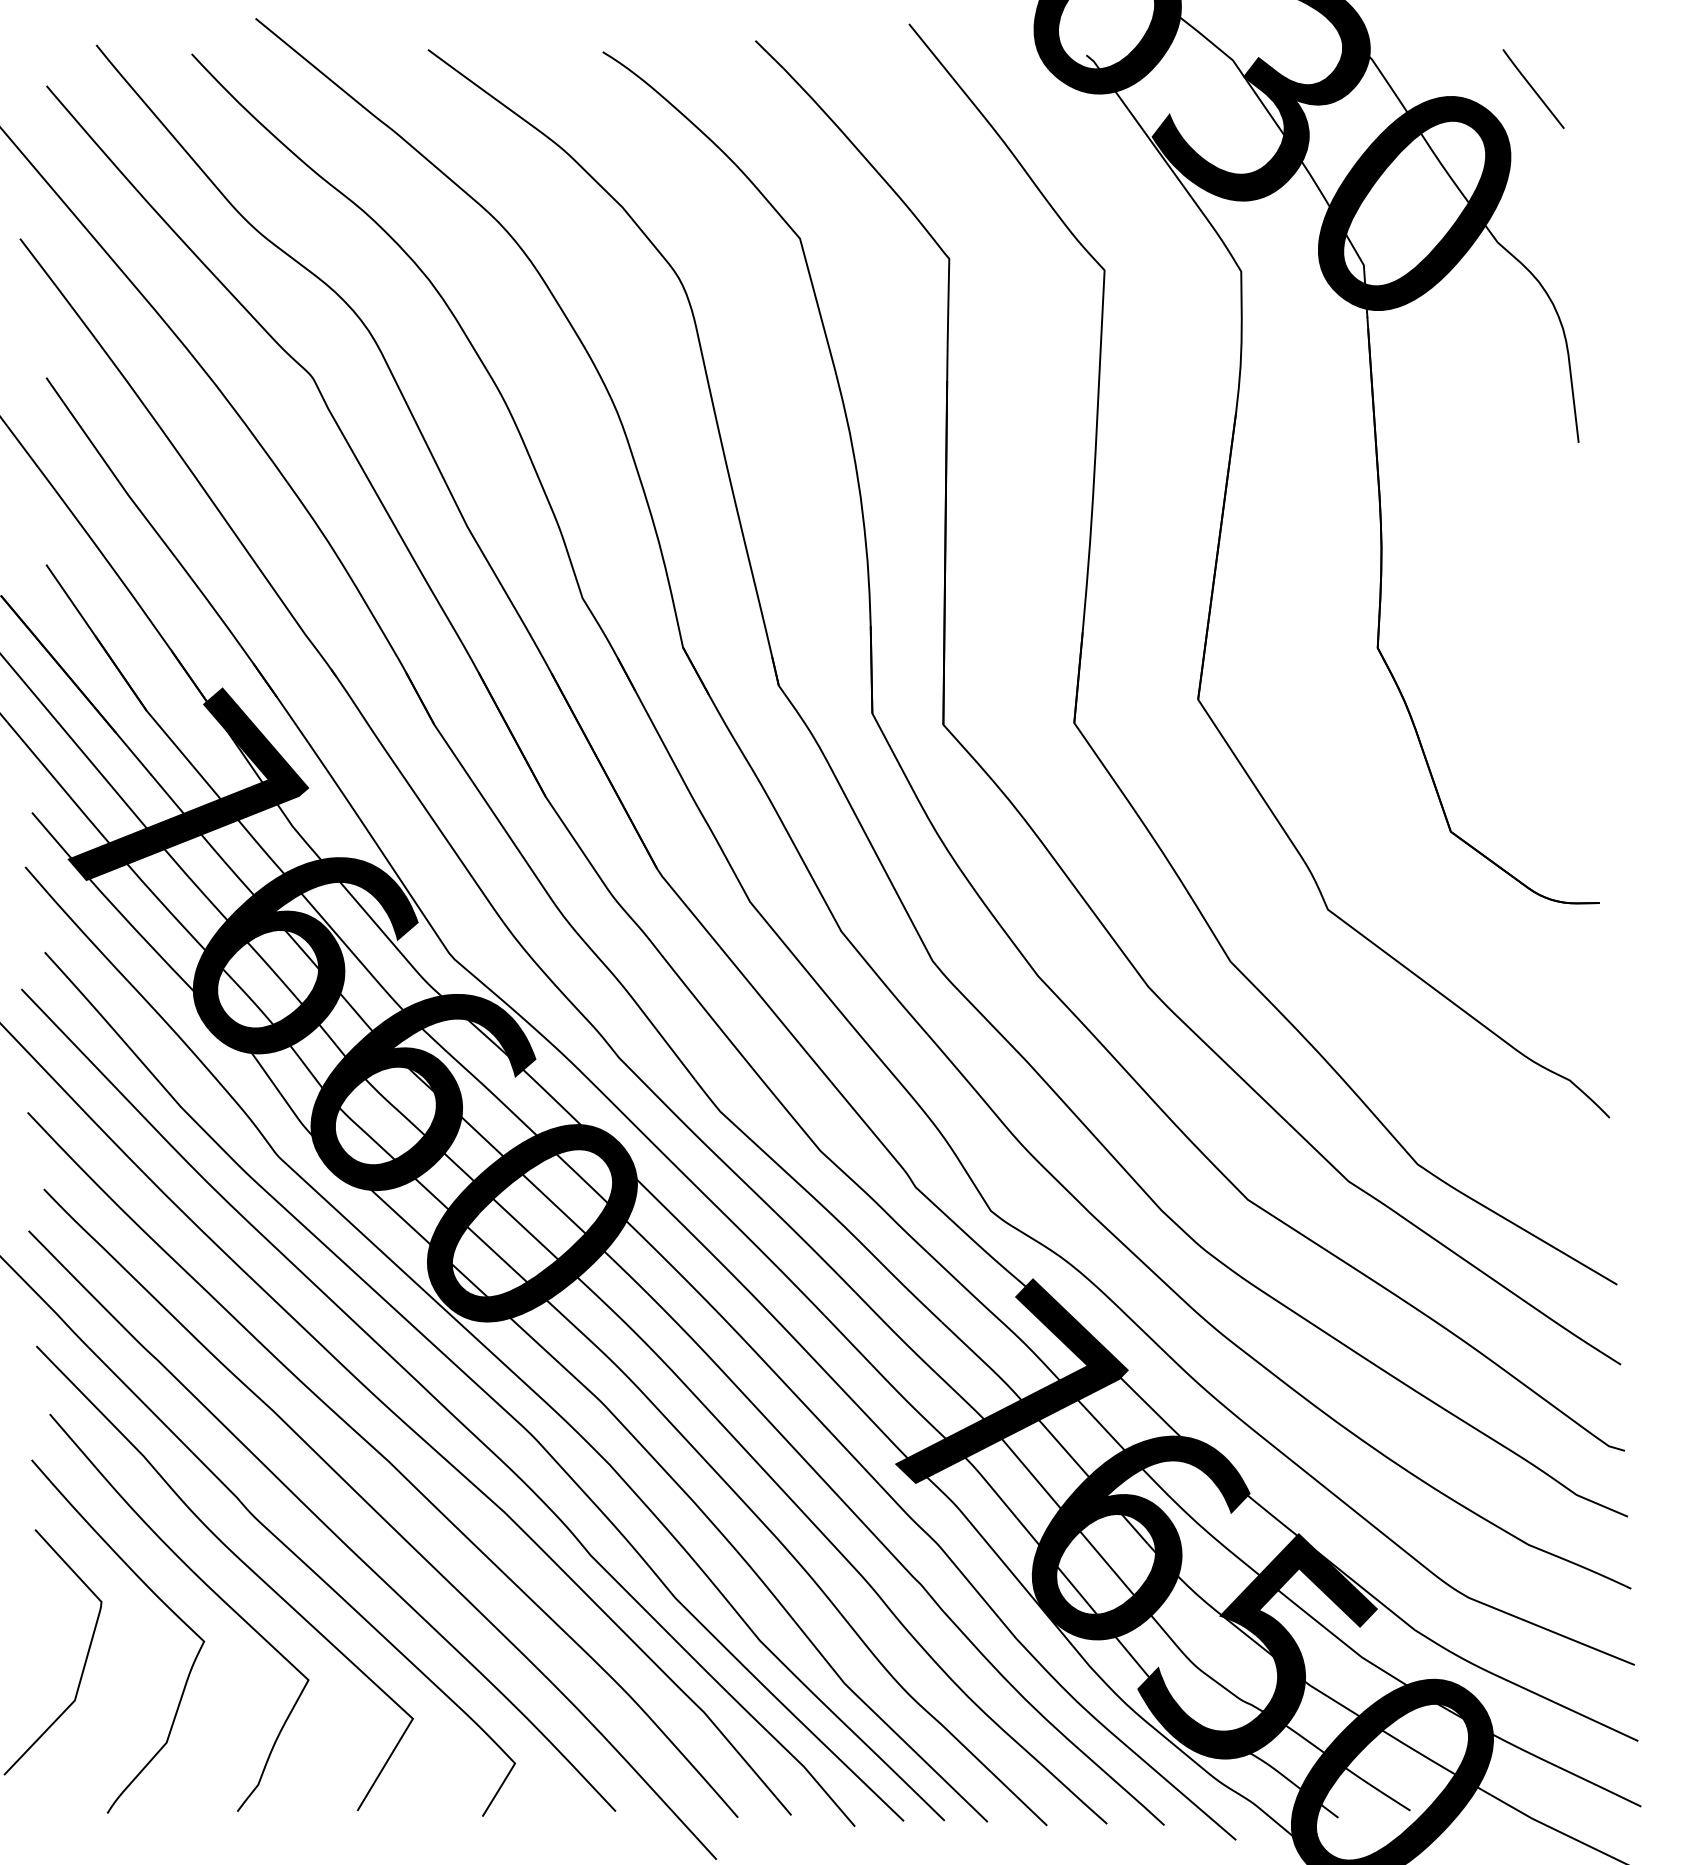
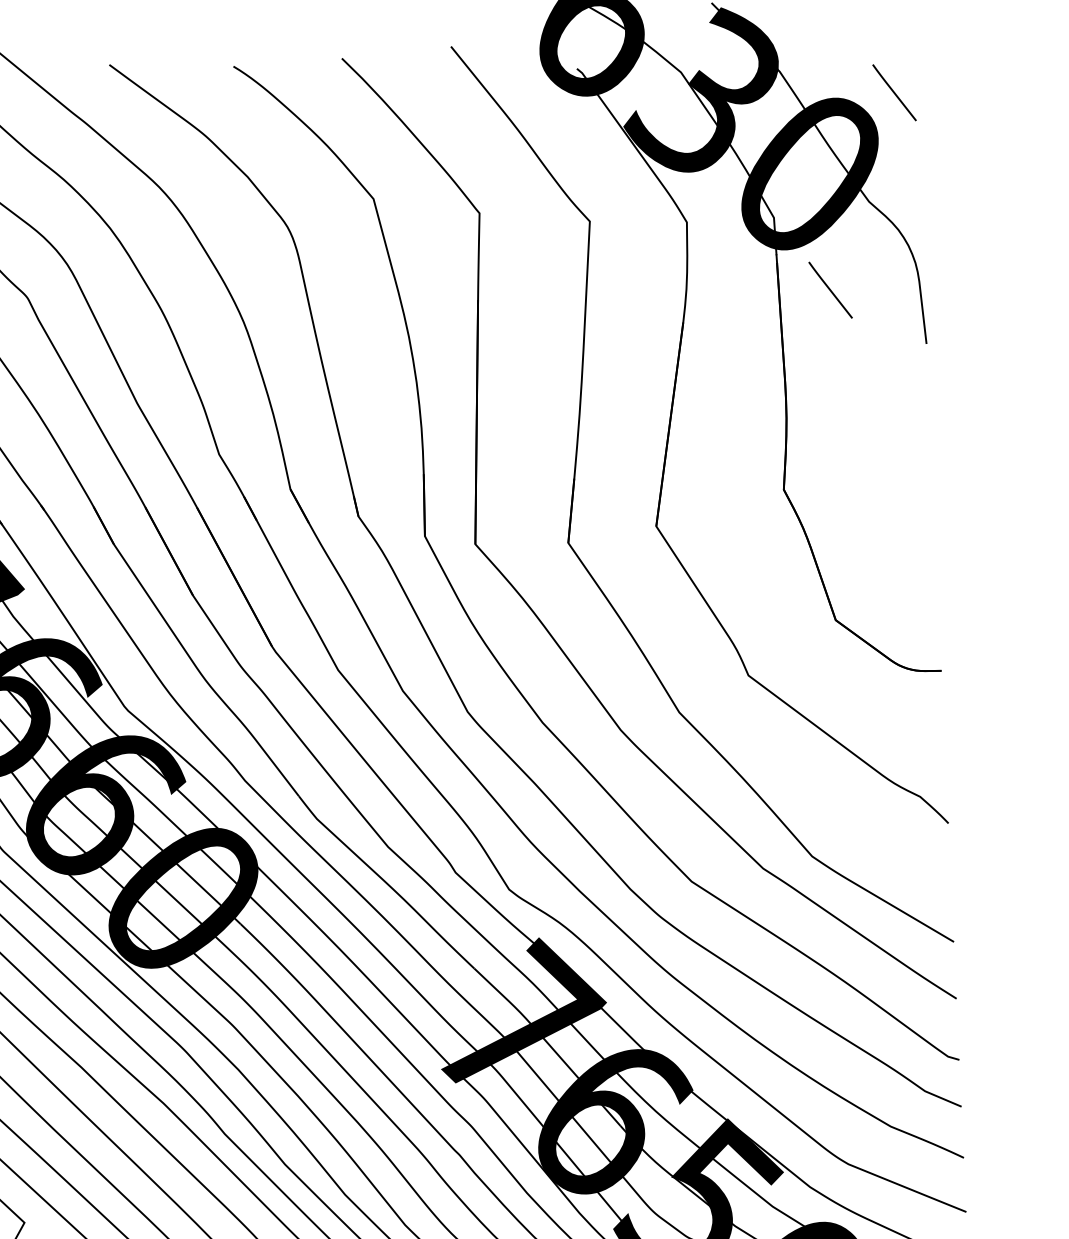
line: (1443, 366) -> (830, 289), added

